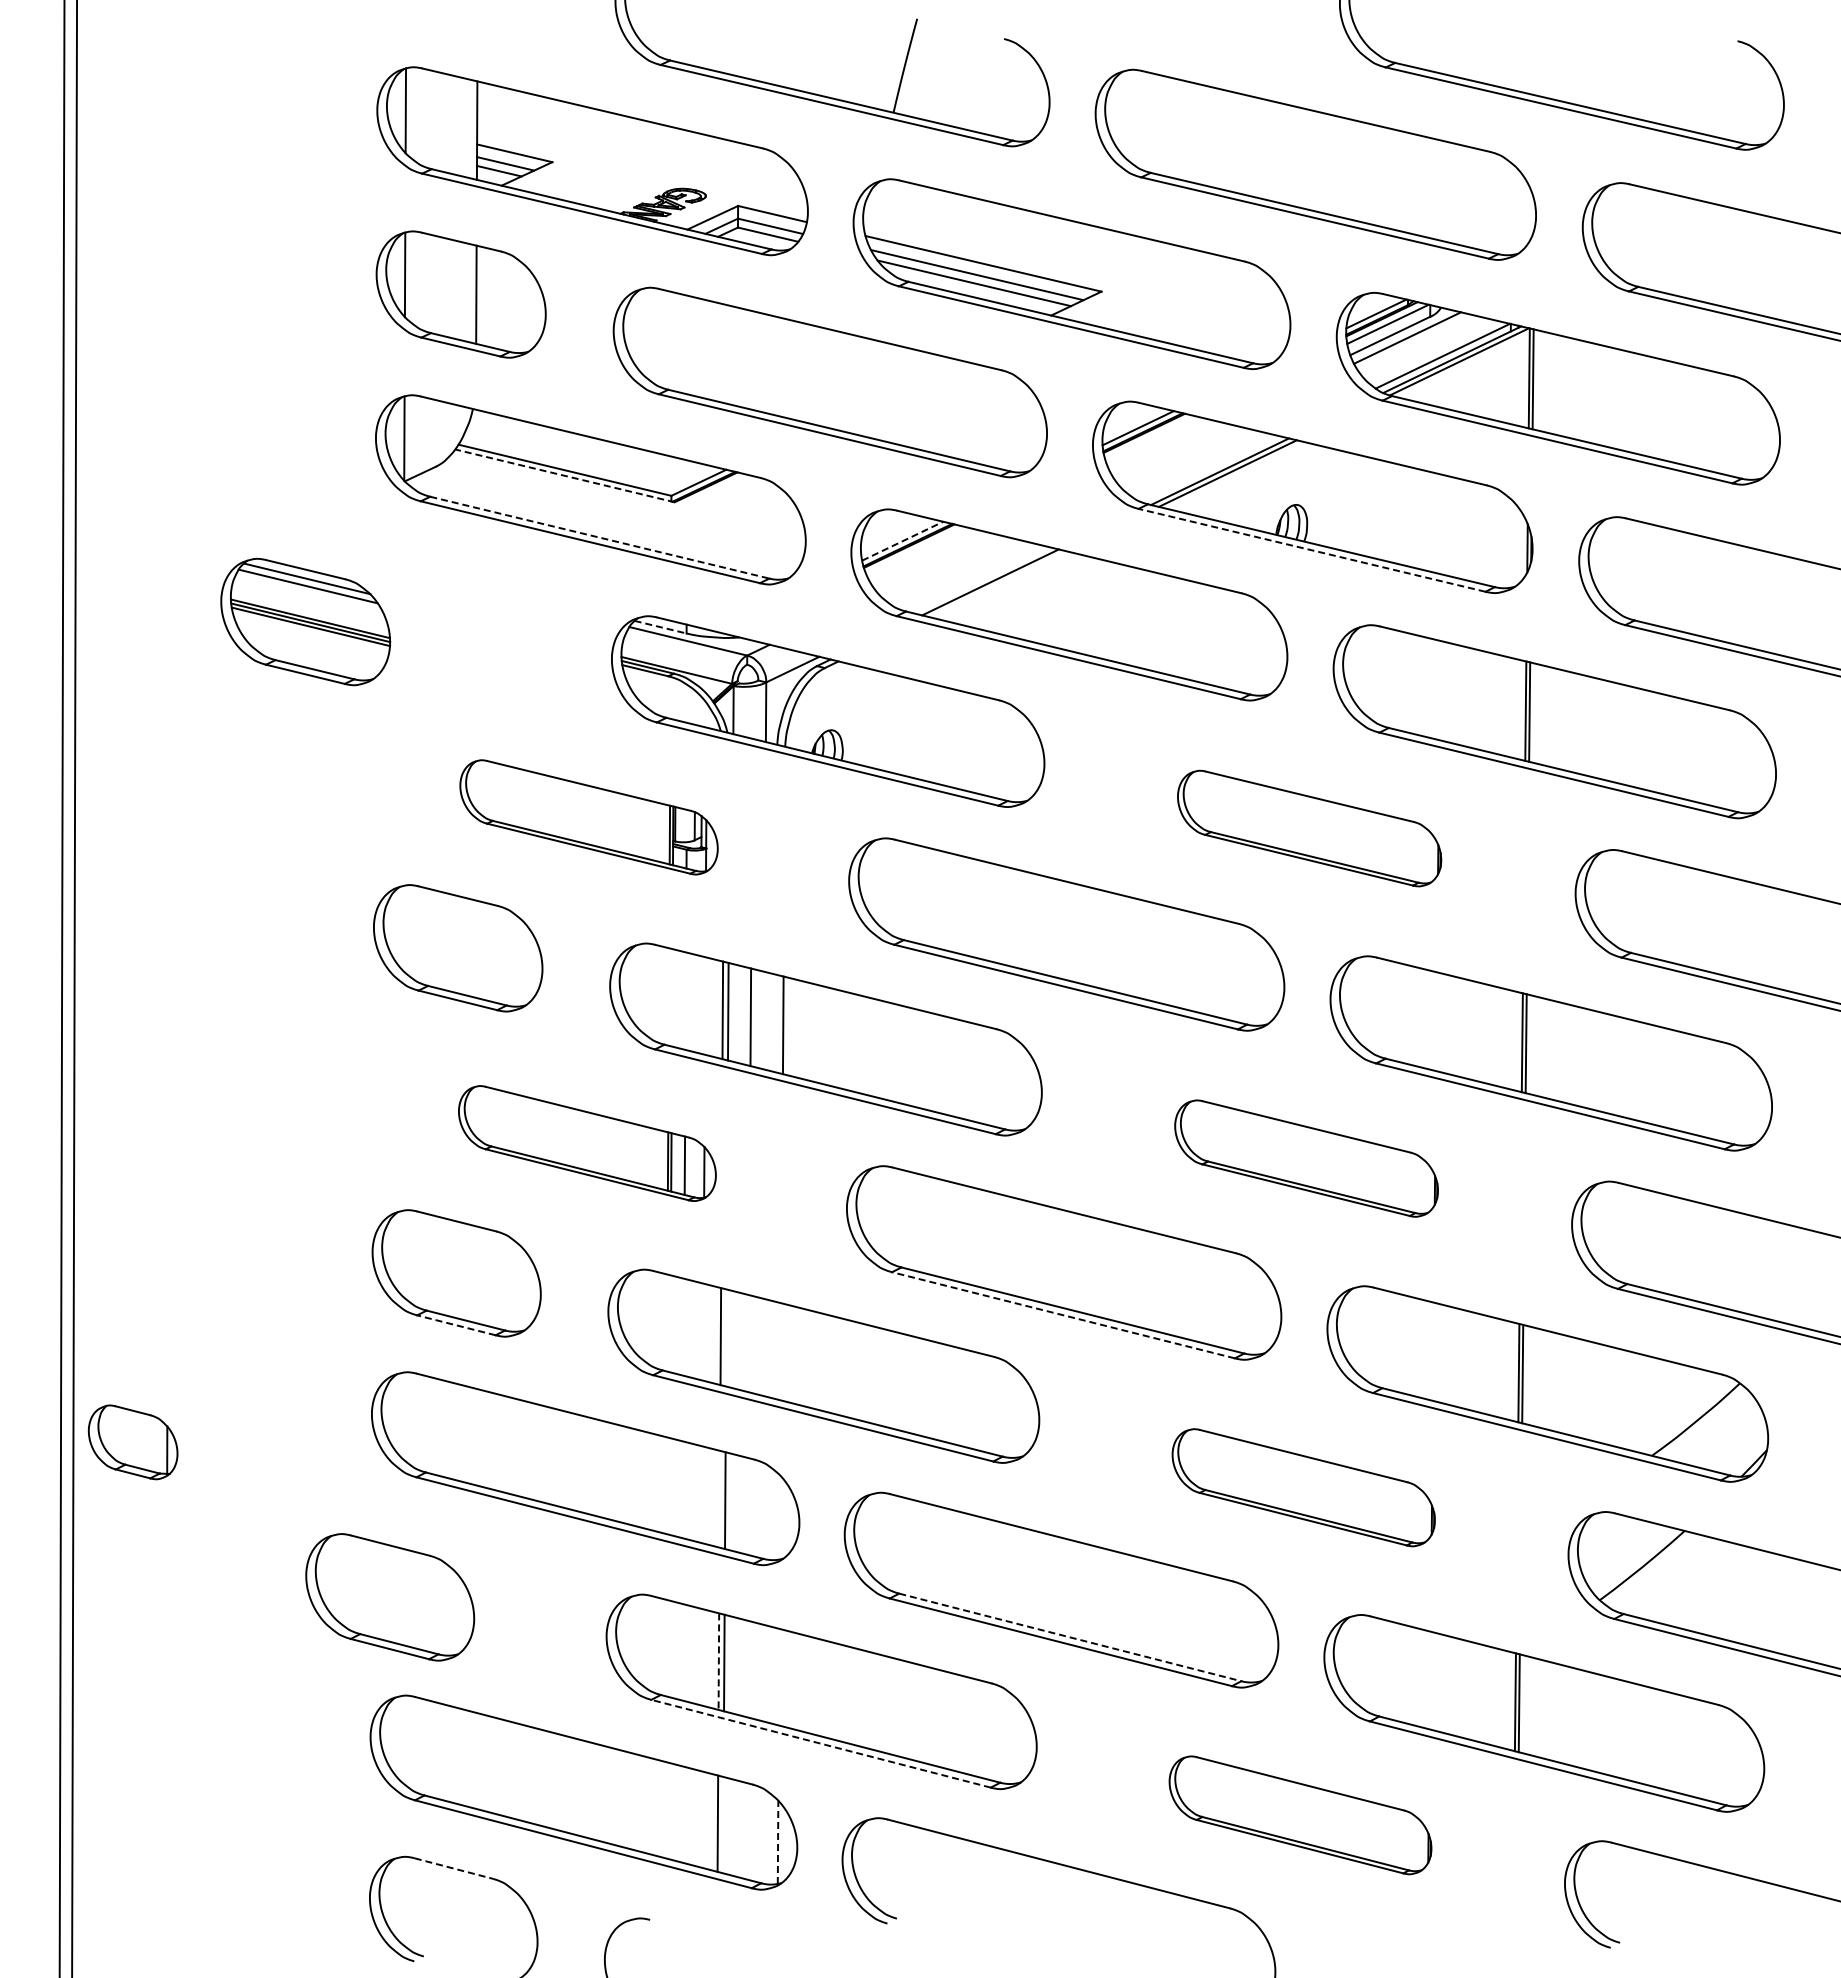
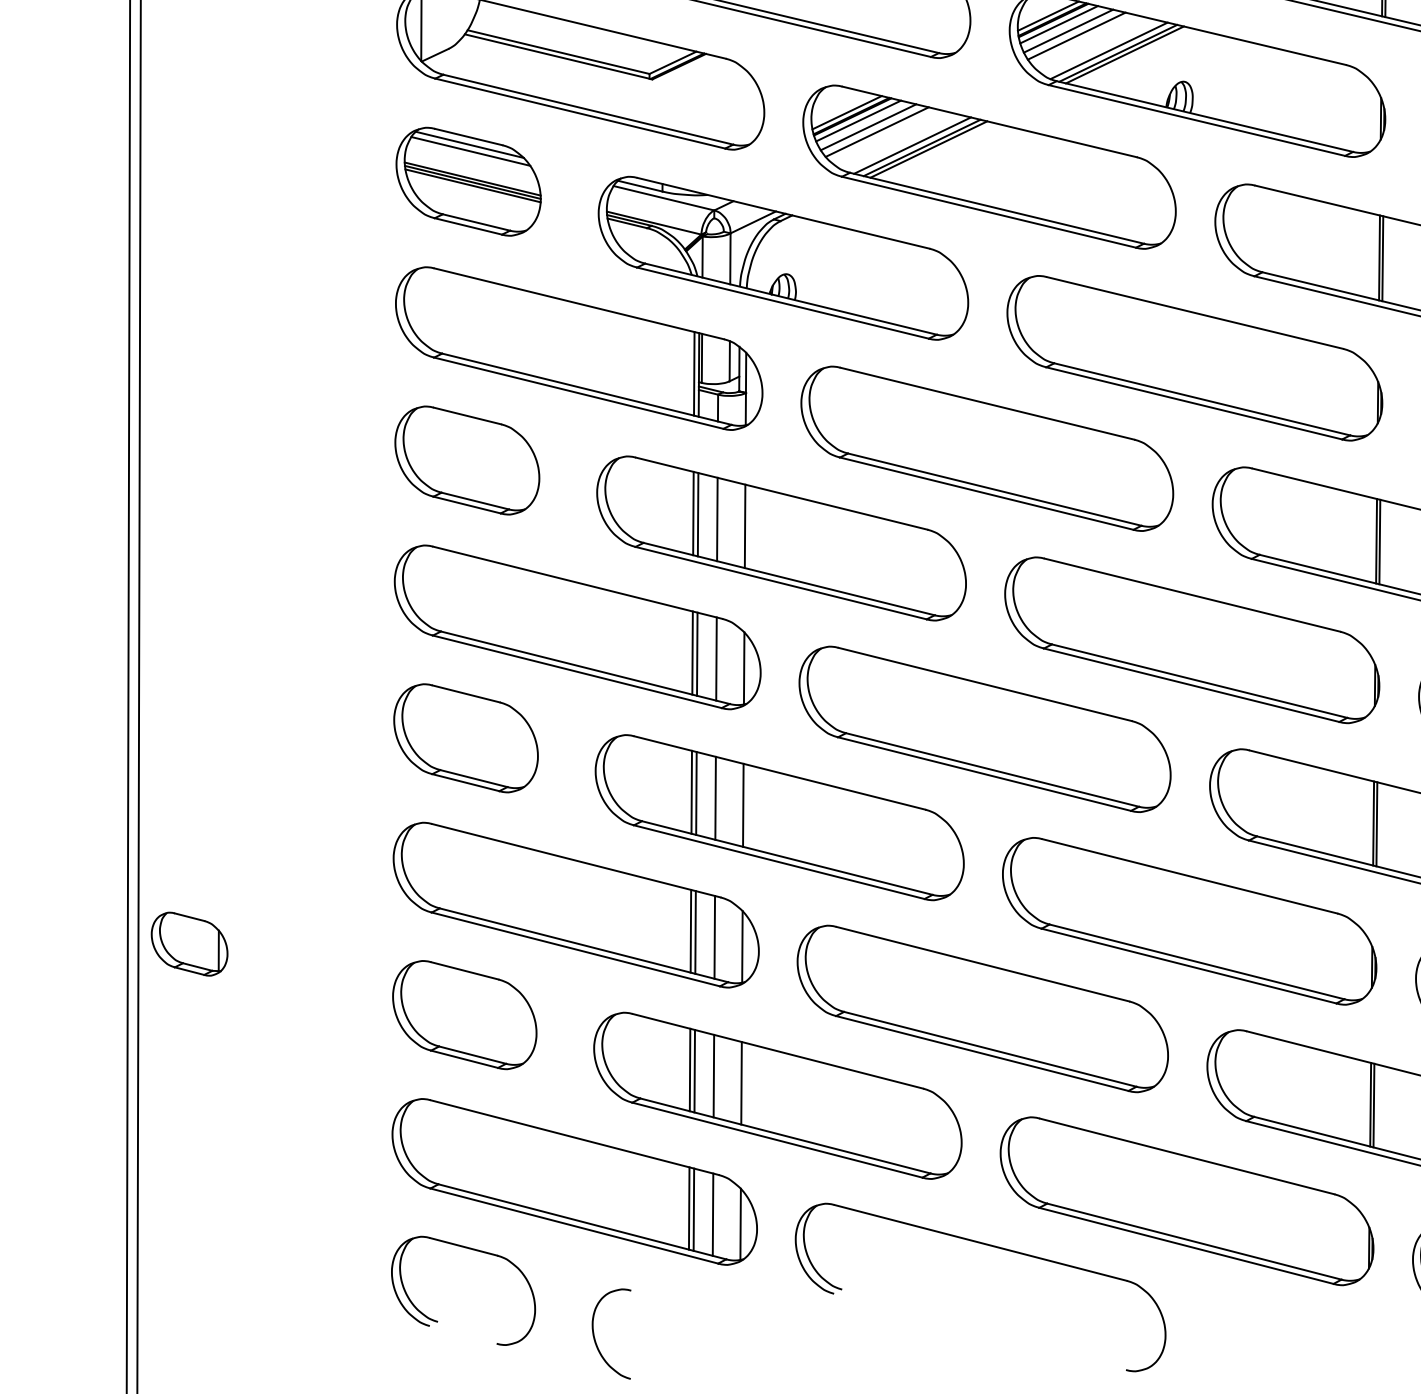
line: (1150, 438) -> (1058, 24), added
line: (1161, 445) -> (1068, 30), added
line: (1171, 451) -> (1076, 36), added
line: (1208, 468) -> (1108, 50), added
line: (565, 475) -> (559, 56), dashed -> solid
line: (600, 537) -> (588, 109), dashed -> solid
line: (903, 541) -> (847, 112), dashed -> solid
line: (915, 550) -> (858, 120), added
line: (1311, 550) -> (1196, 120), dashed -> solid
line: (927, 558) -> (868, 127), added
line: (937, 563) -> (876, 131), added
line: (978, 579) -> (911, 145), added
line: (998, 584) -> (928, 149), added
part: (305, 621) -> (468, 181), moved
line: (660, 627) -> (640, 186), dashed -> solid
part: (588, 817) -> (578, 348), size x1.67
part: (1309, 828) -> (1194, 358), size x1.67
part: (587, 1143) -> (577, 627), size x1.67
part: (1306, 1158) -> (1192, 640), size x1.67
line: (1063, 1315) -> (984, 774), dashed -> solid
line: (455, 1325) -> (465, 782), dashed -> solid
line: (726, 1337) -> (696, 793), added
line: (748, 1343) -> (715, 798), added
line: (780, 1351) -> (742, 805), added
part: (132, 1442) -> (189, 944), moved
part: (1303, 1487) -> (1189, 921), size x1.67
line: (719, 1498) -> (690, 930), added
line: (747, 1505) -> (714, 936), added
line: (779, 1517) -> (741, 946), added
part: (390, 1597) -> (465, 1015), moved
line: (1070, 1637) -> (990, 1049), dashed -> solid
line: (718, 1662) -> (689, 1070), dashed -> solid
line: (746, 1668) -> (713, 1075), added
line: (778, 1676) -> (741, 1082), added
line: (820, 1743) -> (776, 1139), dashed -> solid
part: (1300, 1815) -> (1187, 1201), size x1.67
line: (723, 1825) -> (694, 1210), added
line: (745, 1830) -> (712, 1214), added
line: (778, 1842) -> (741, 1224), dashed -> solid
line: (454, 1868) -> (464, 1246), dashed -> solid

